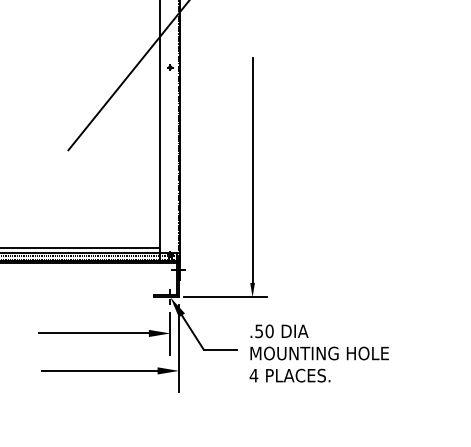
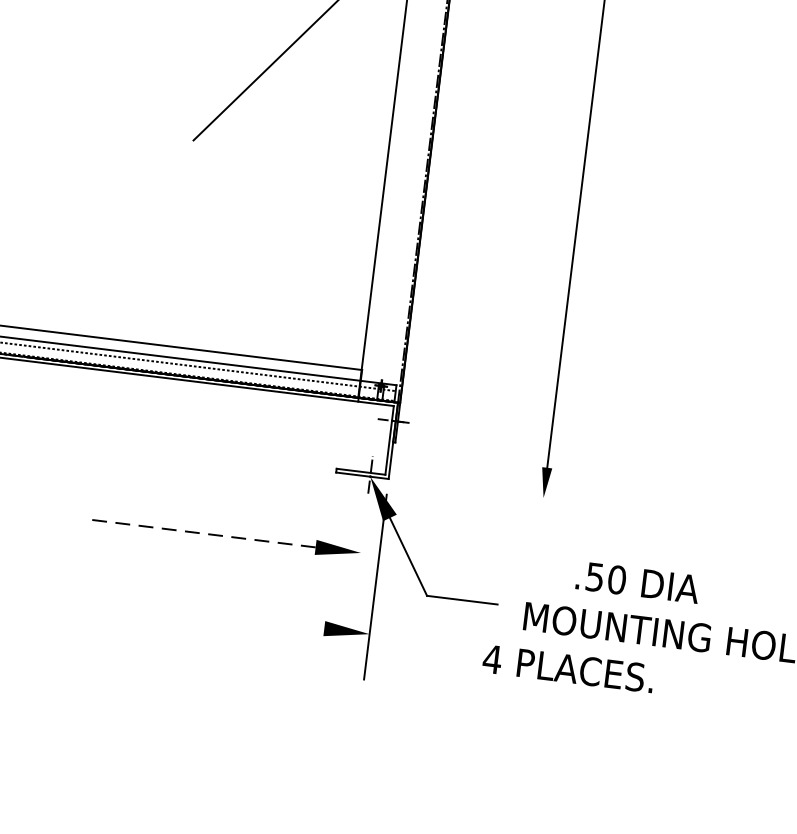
line: (225, 297) -> (486, 491), removed
text: (279, 331) -> (637, 582), moved
line: (94, 333) -> (200, 533), solid -> dashed
line: (170, 333) -> (361, 553), removed
line: (99, 370) -> (201, 612), removed
text: (289, 375) -> (567, 668), moved

